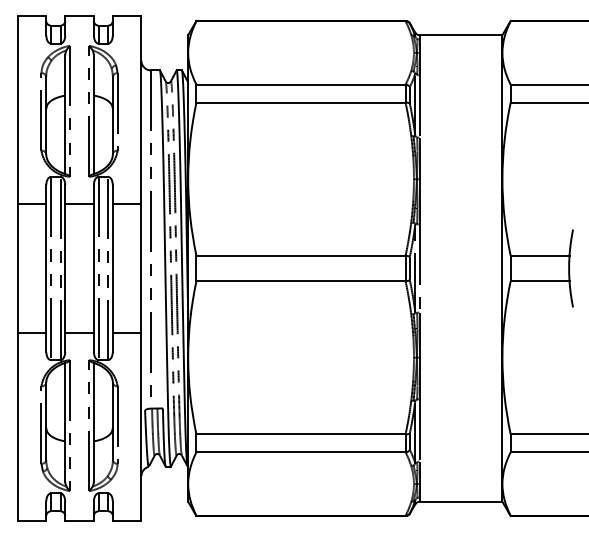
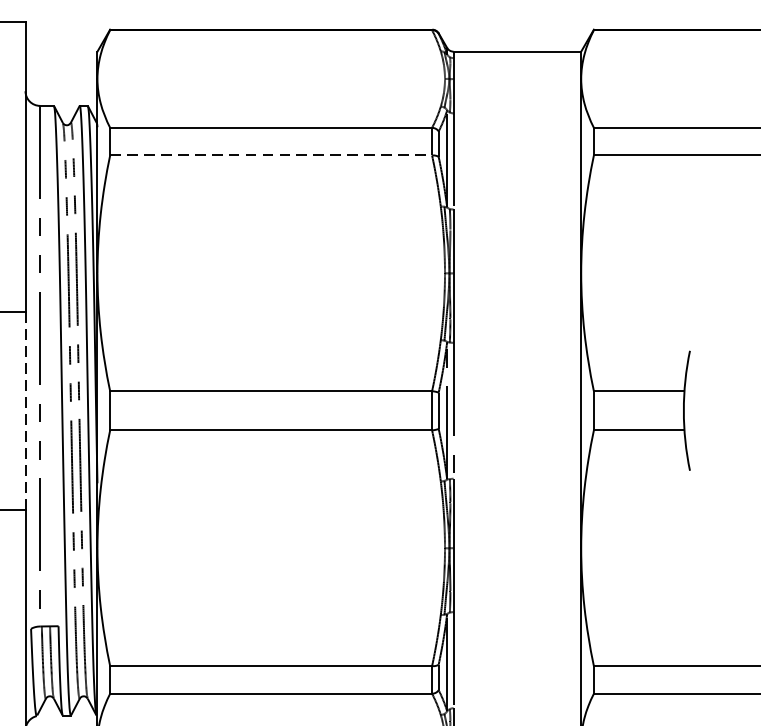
line: (301, 102) -> (271, 155), solid -> dashed
line: (141, 268) -> (25, 410), solid -> dashed

